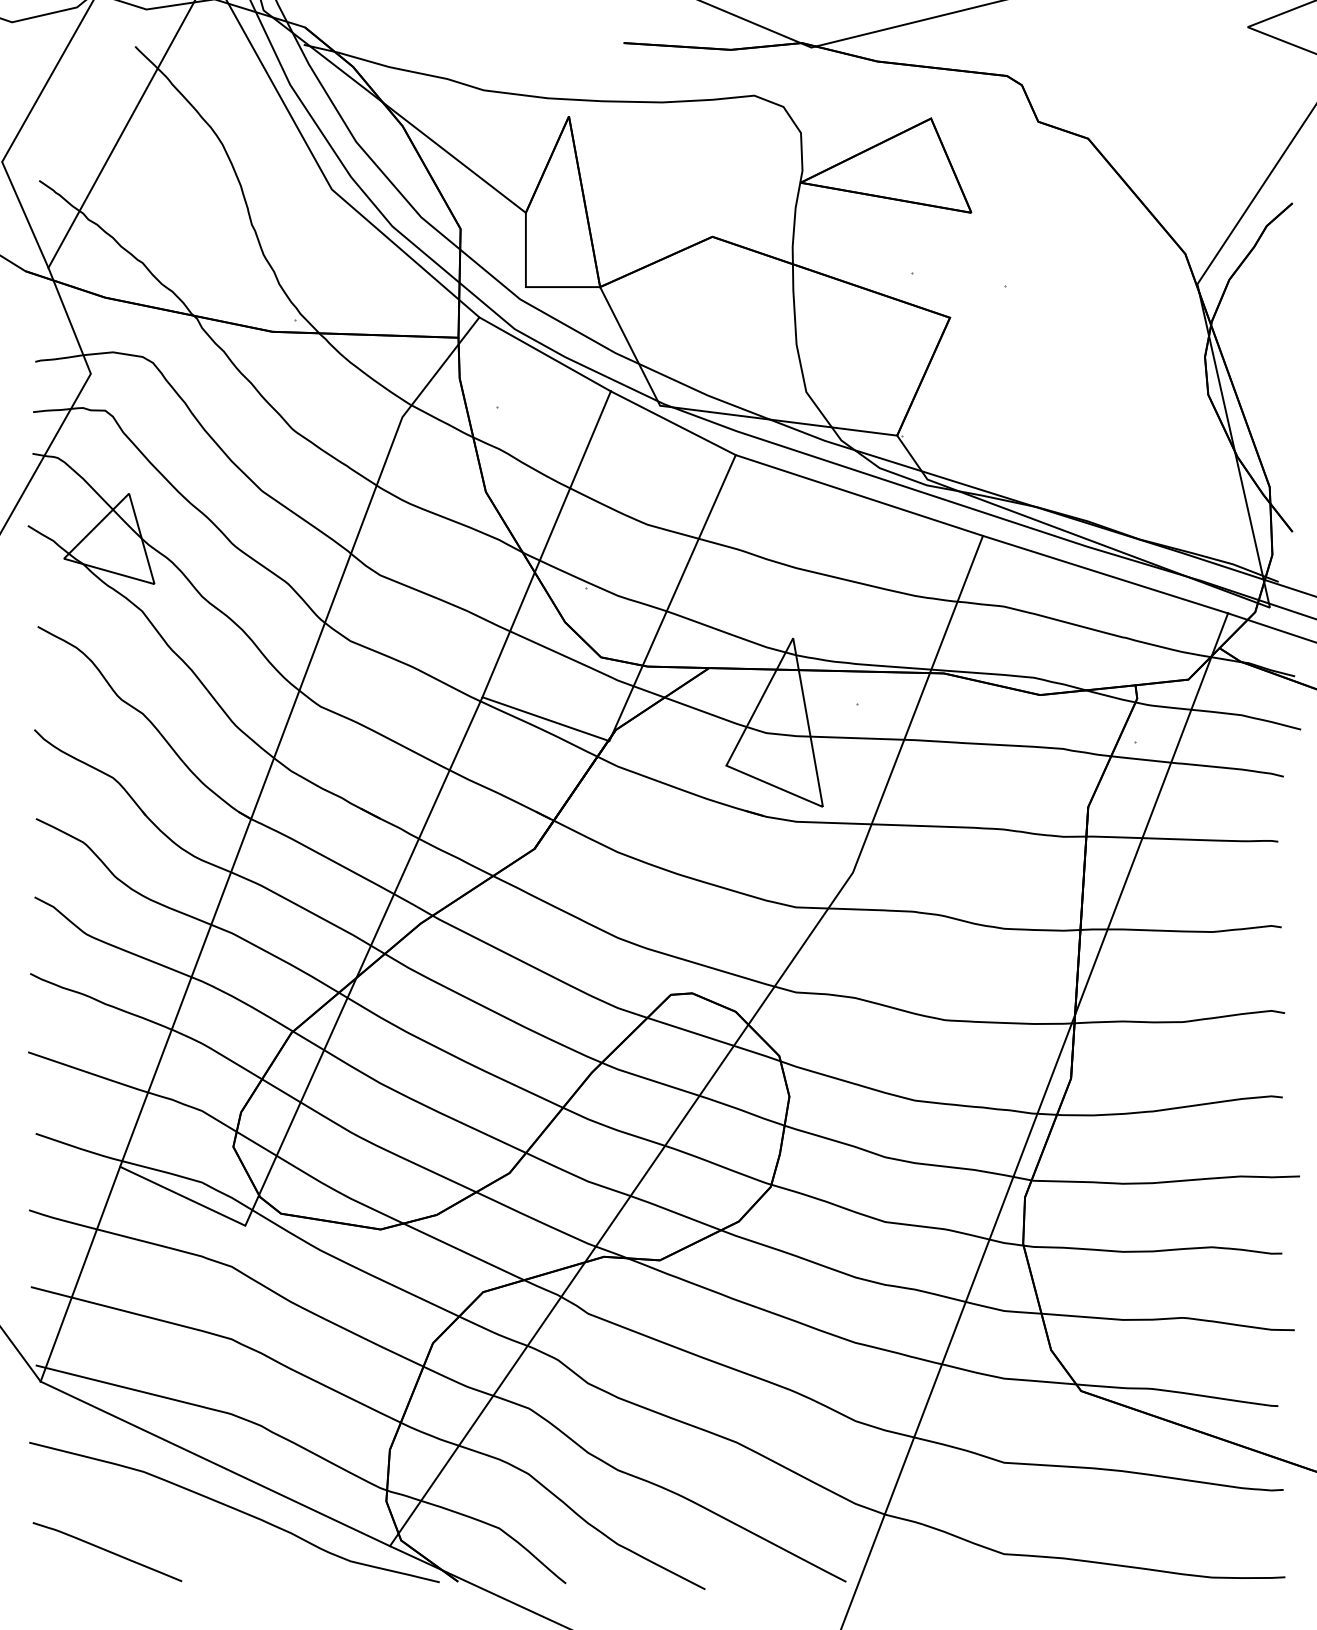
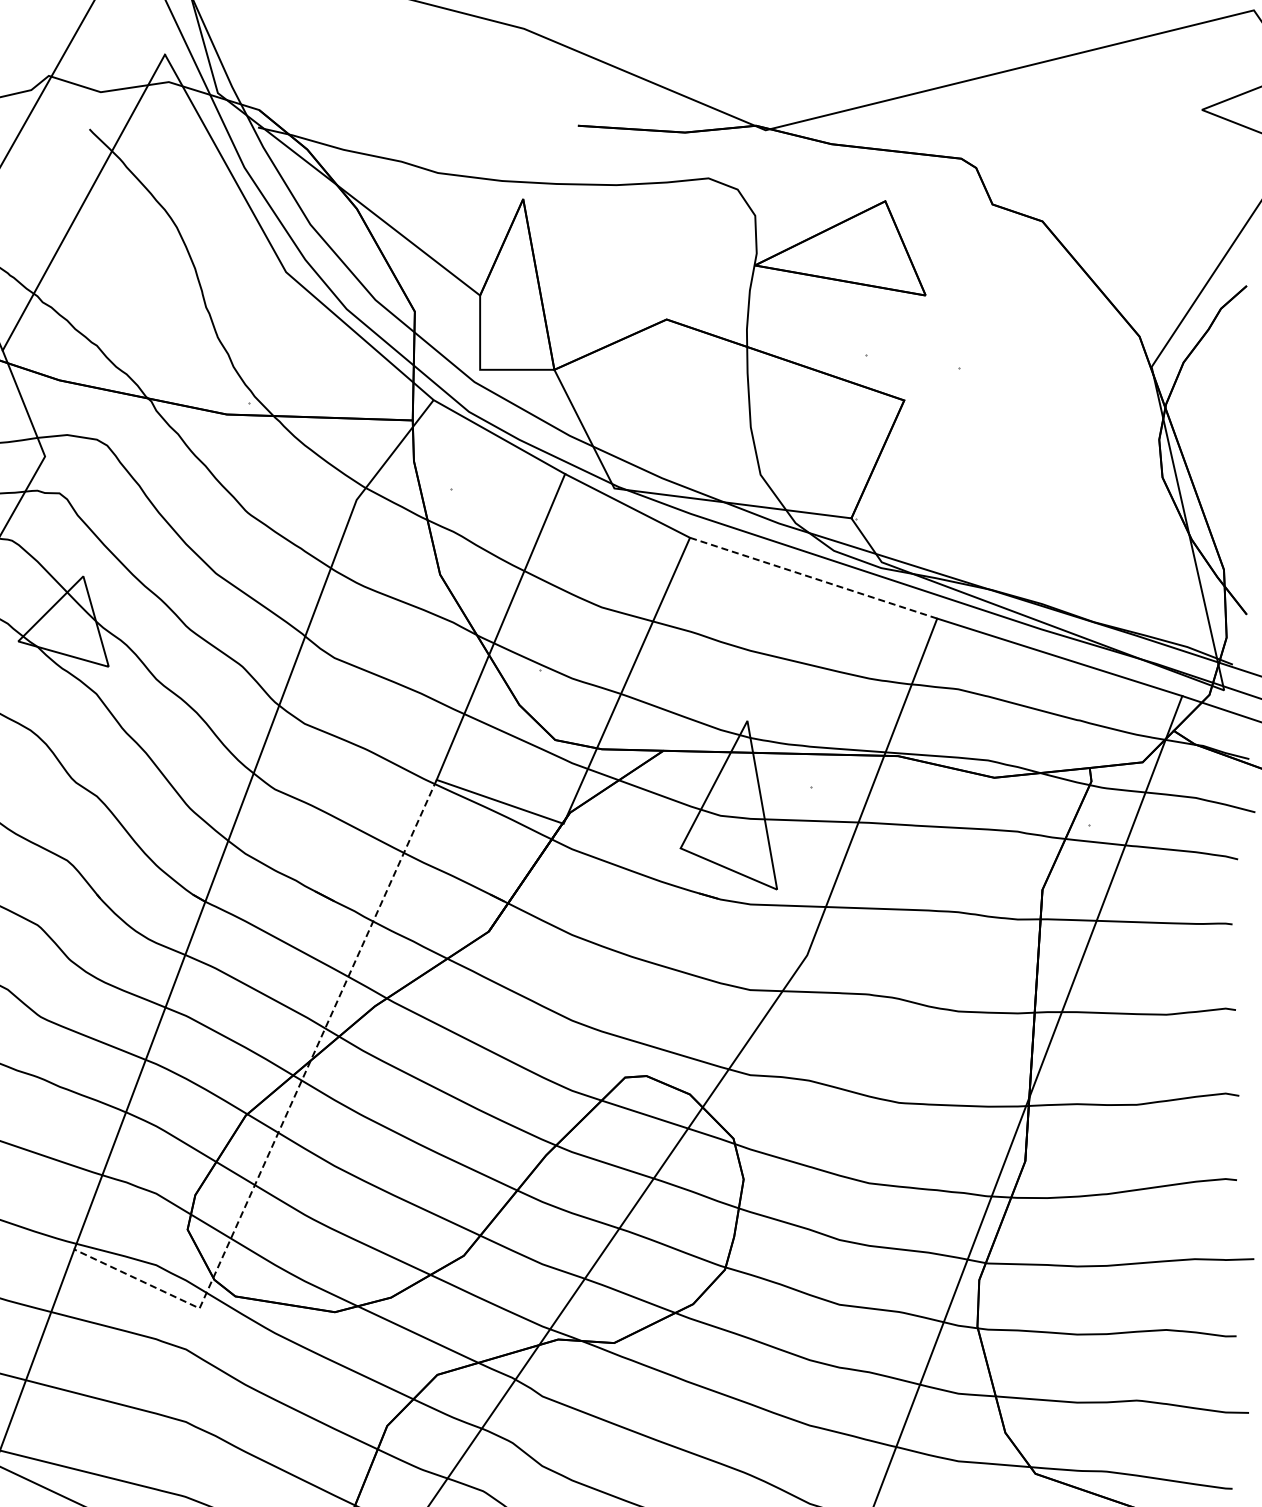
line: (858, 495) -> (812, 578), solid -> dashed
line: (335, 1025) -> (289, 1108), solid -> dashed

